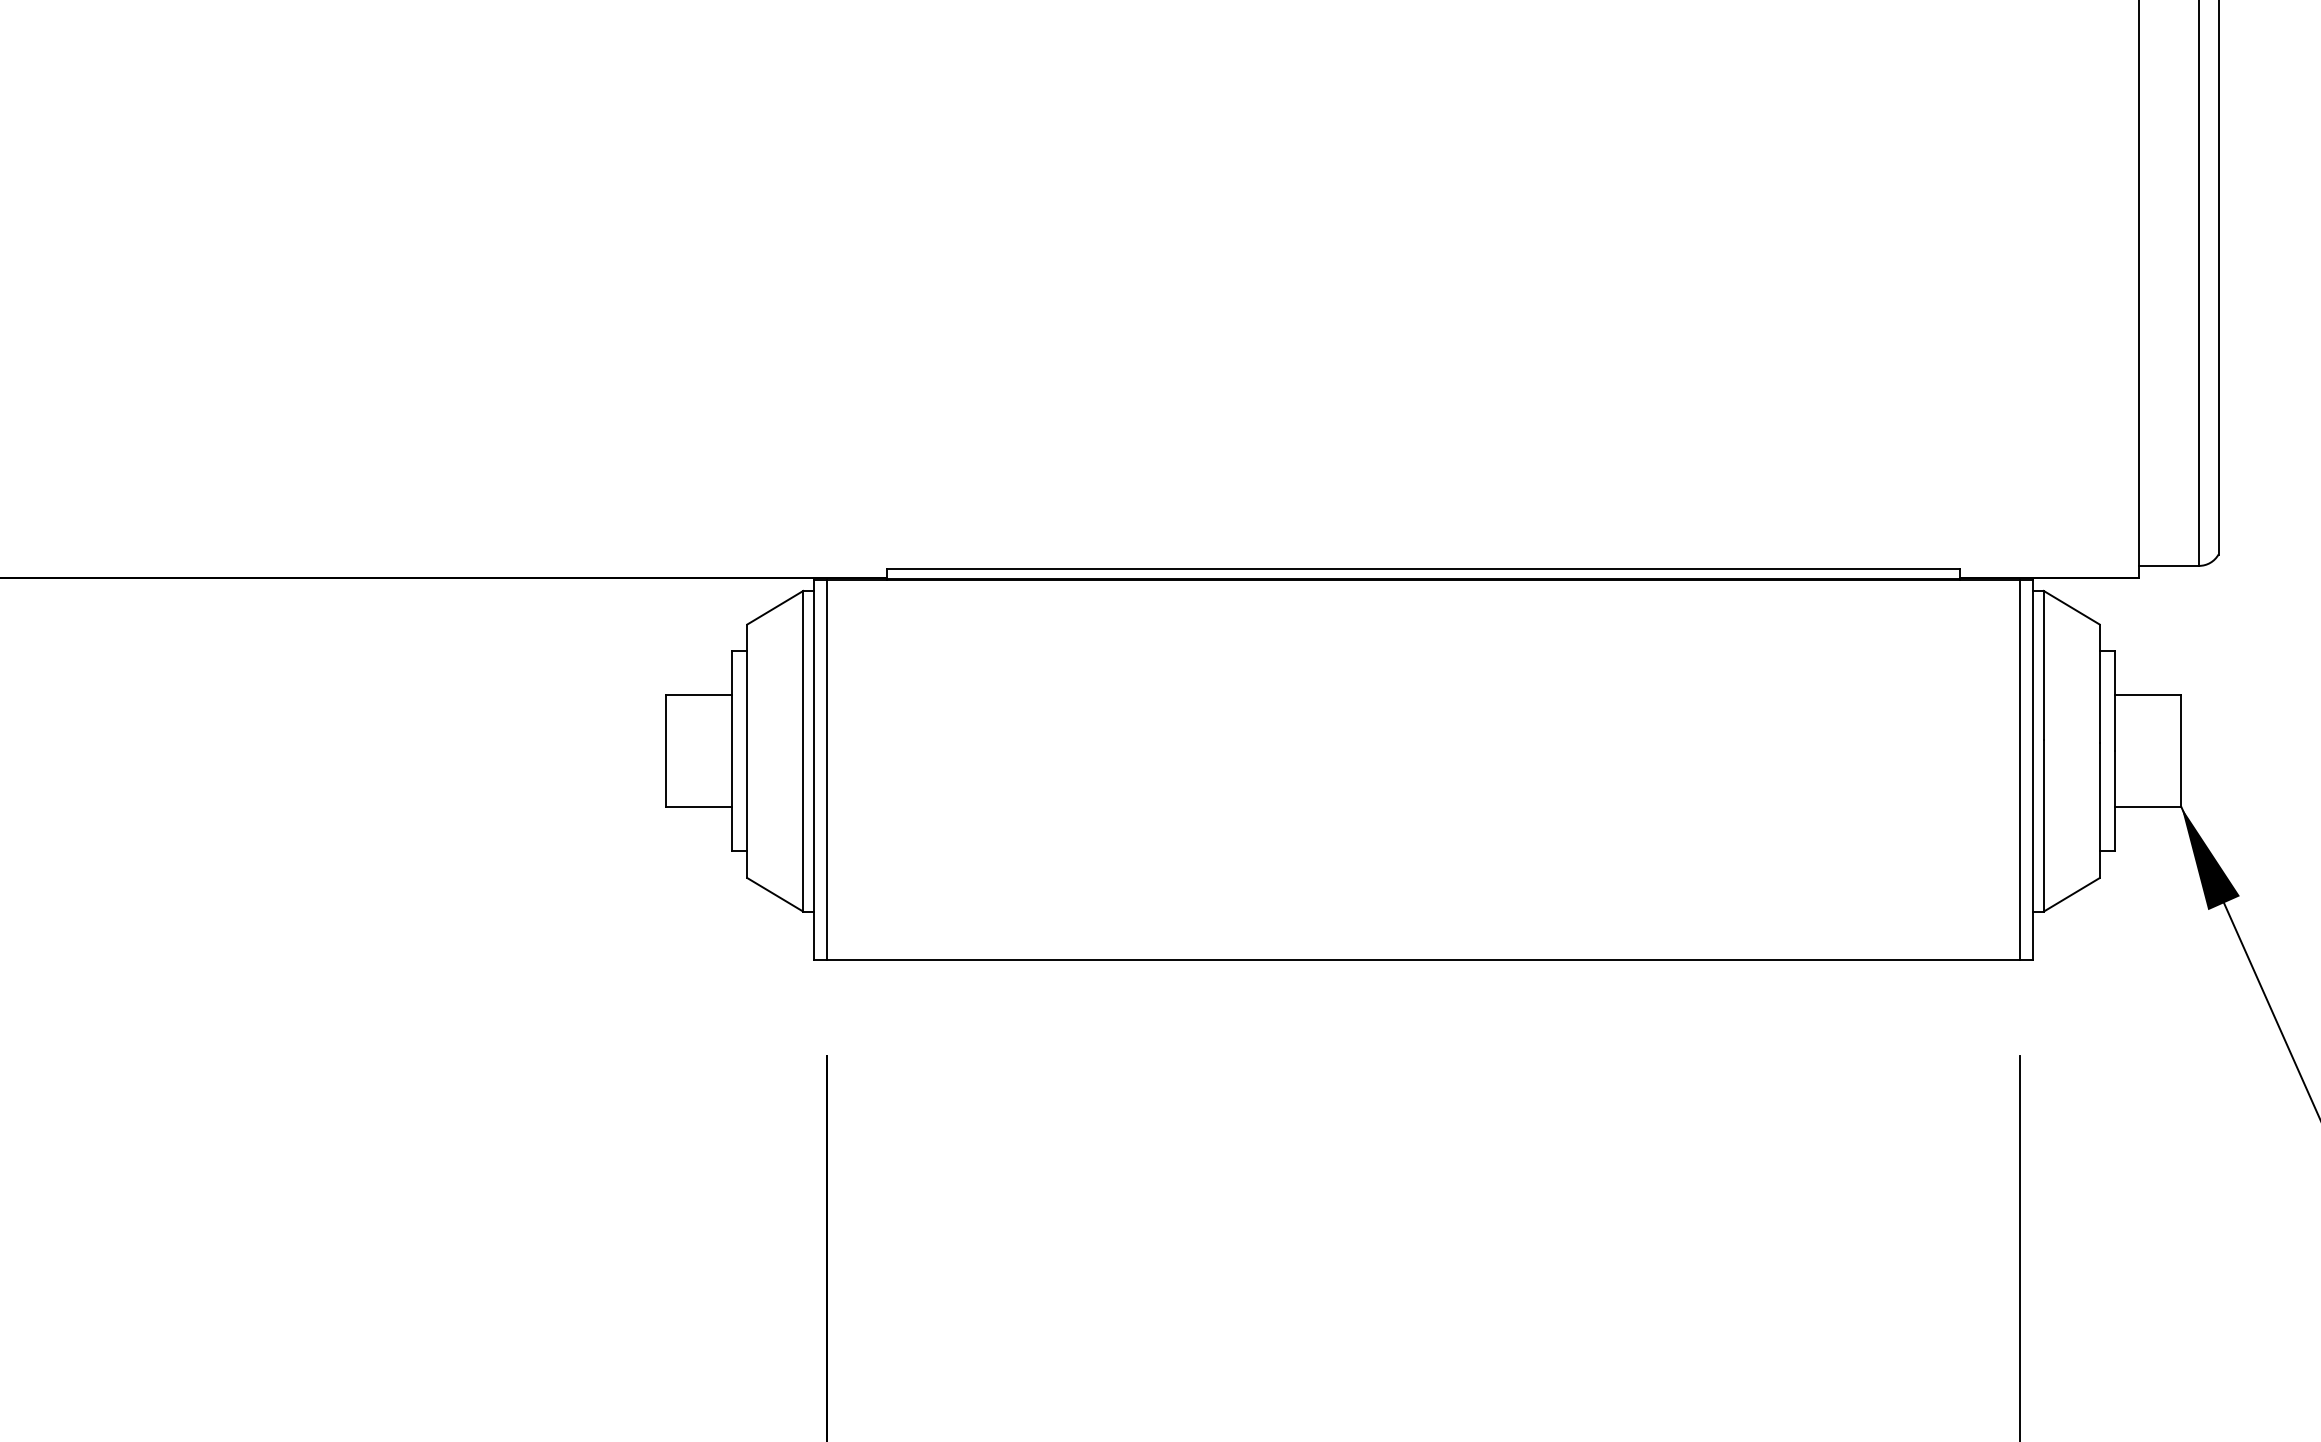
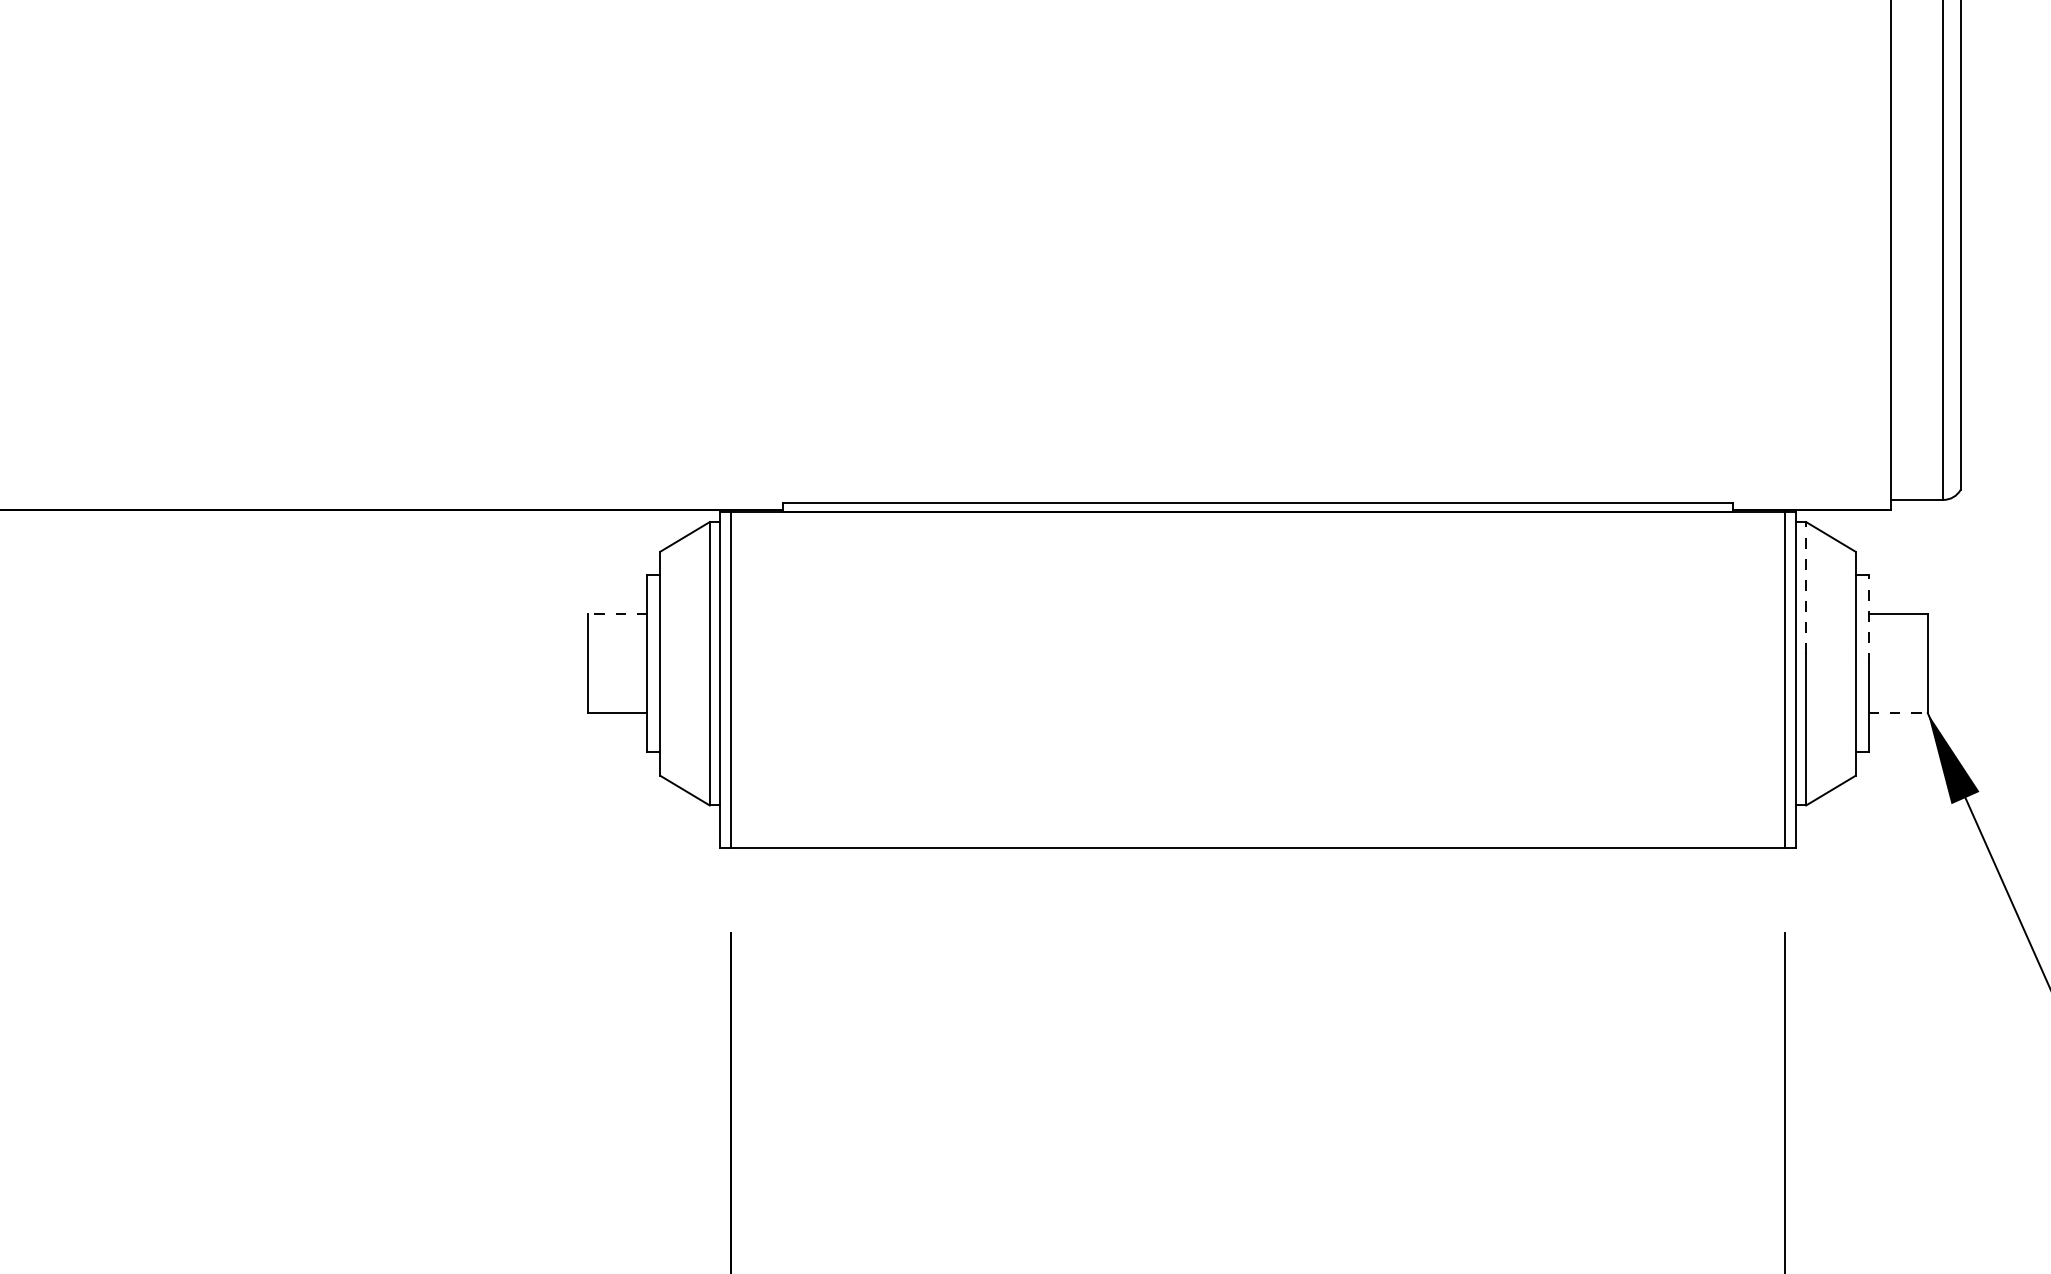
line: (2043, 665) -> (1805, 587), solid -> dashed
line: (698, 695) -> (617, 614), solid -> dashed
line: (2114, 701) -> (1868, 619), solid -> dashed
line: (2148, 807) -> (1898, 713), solid -> dashed

